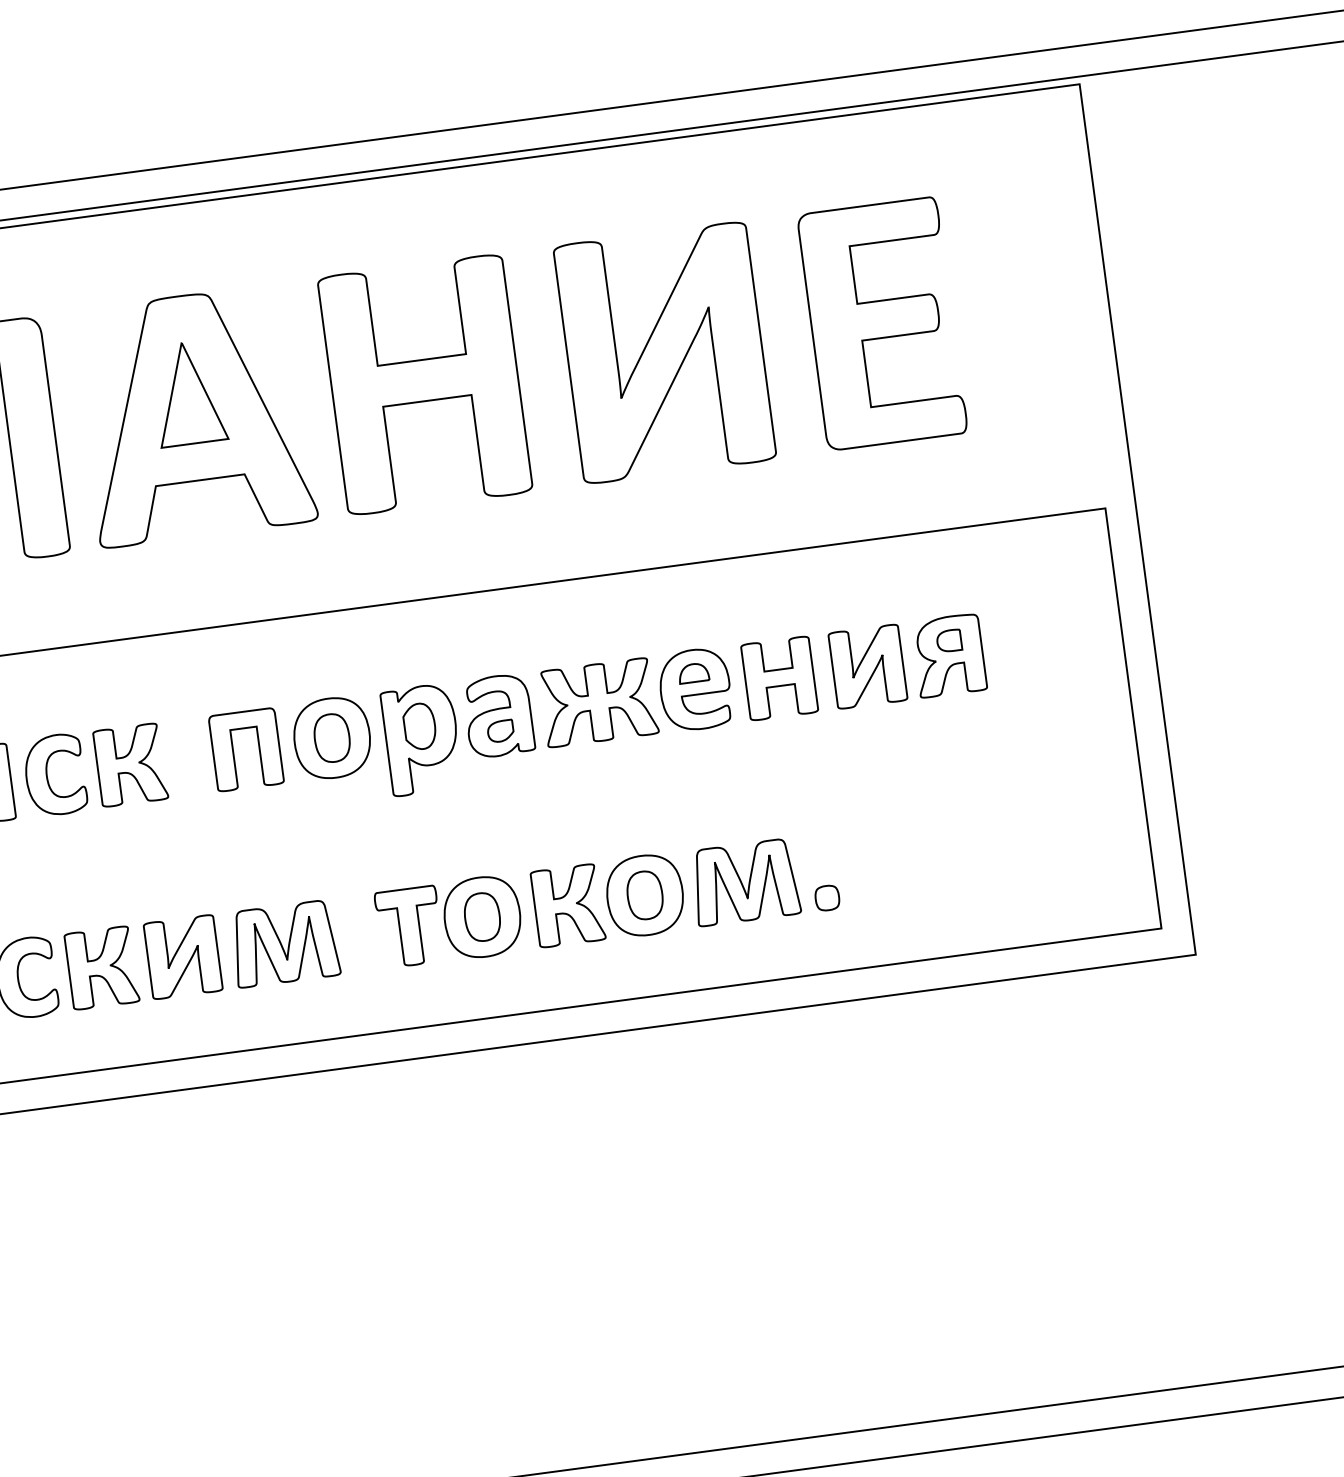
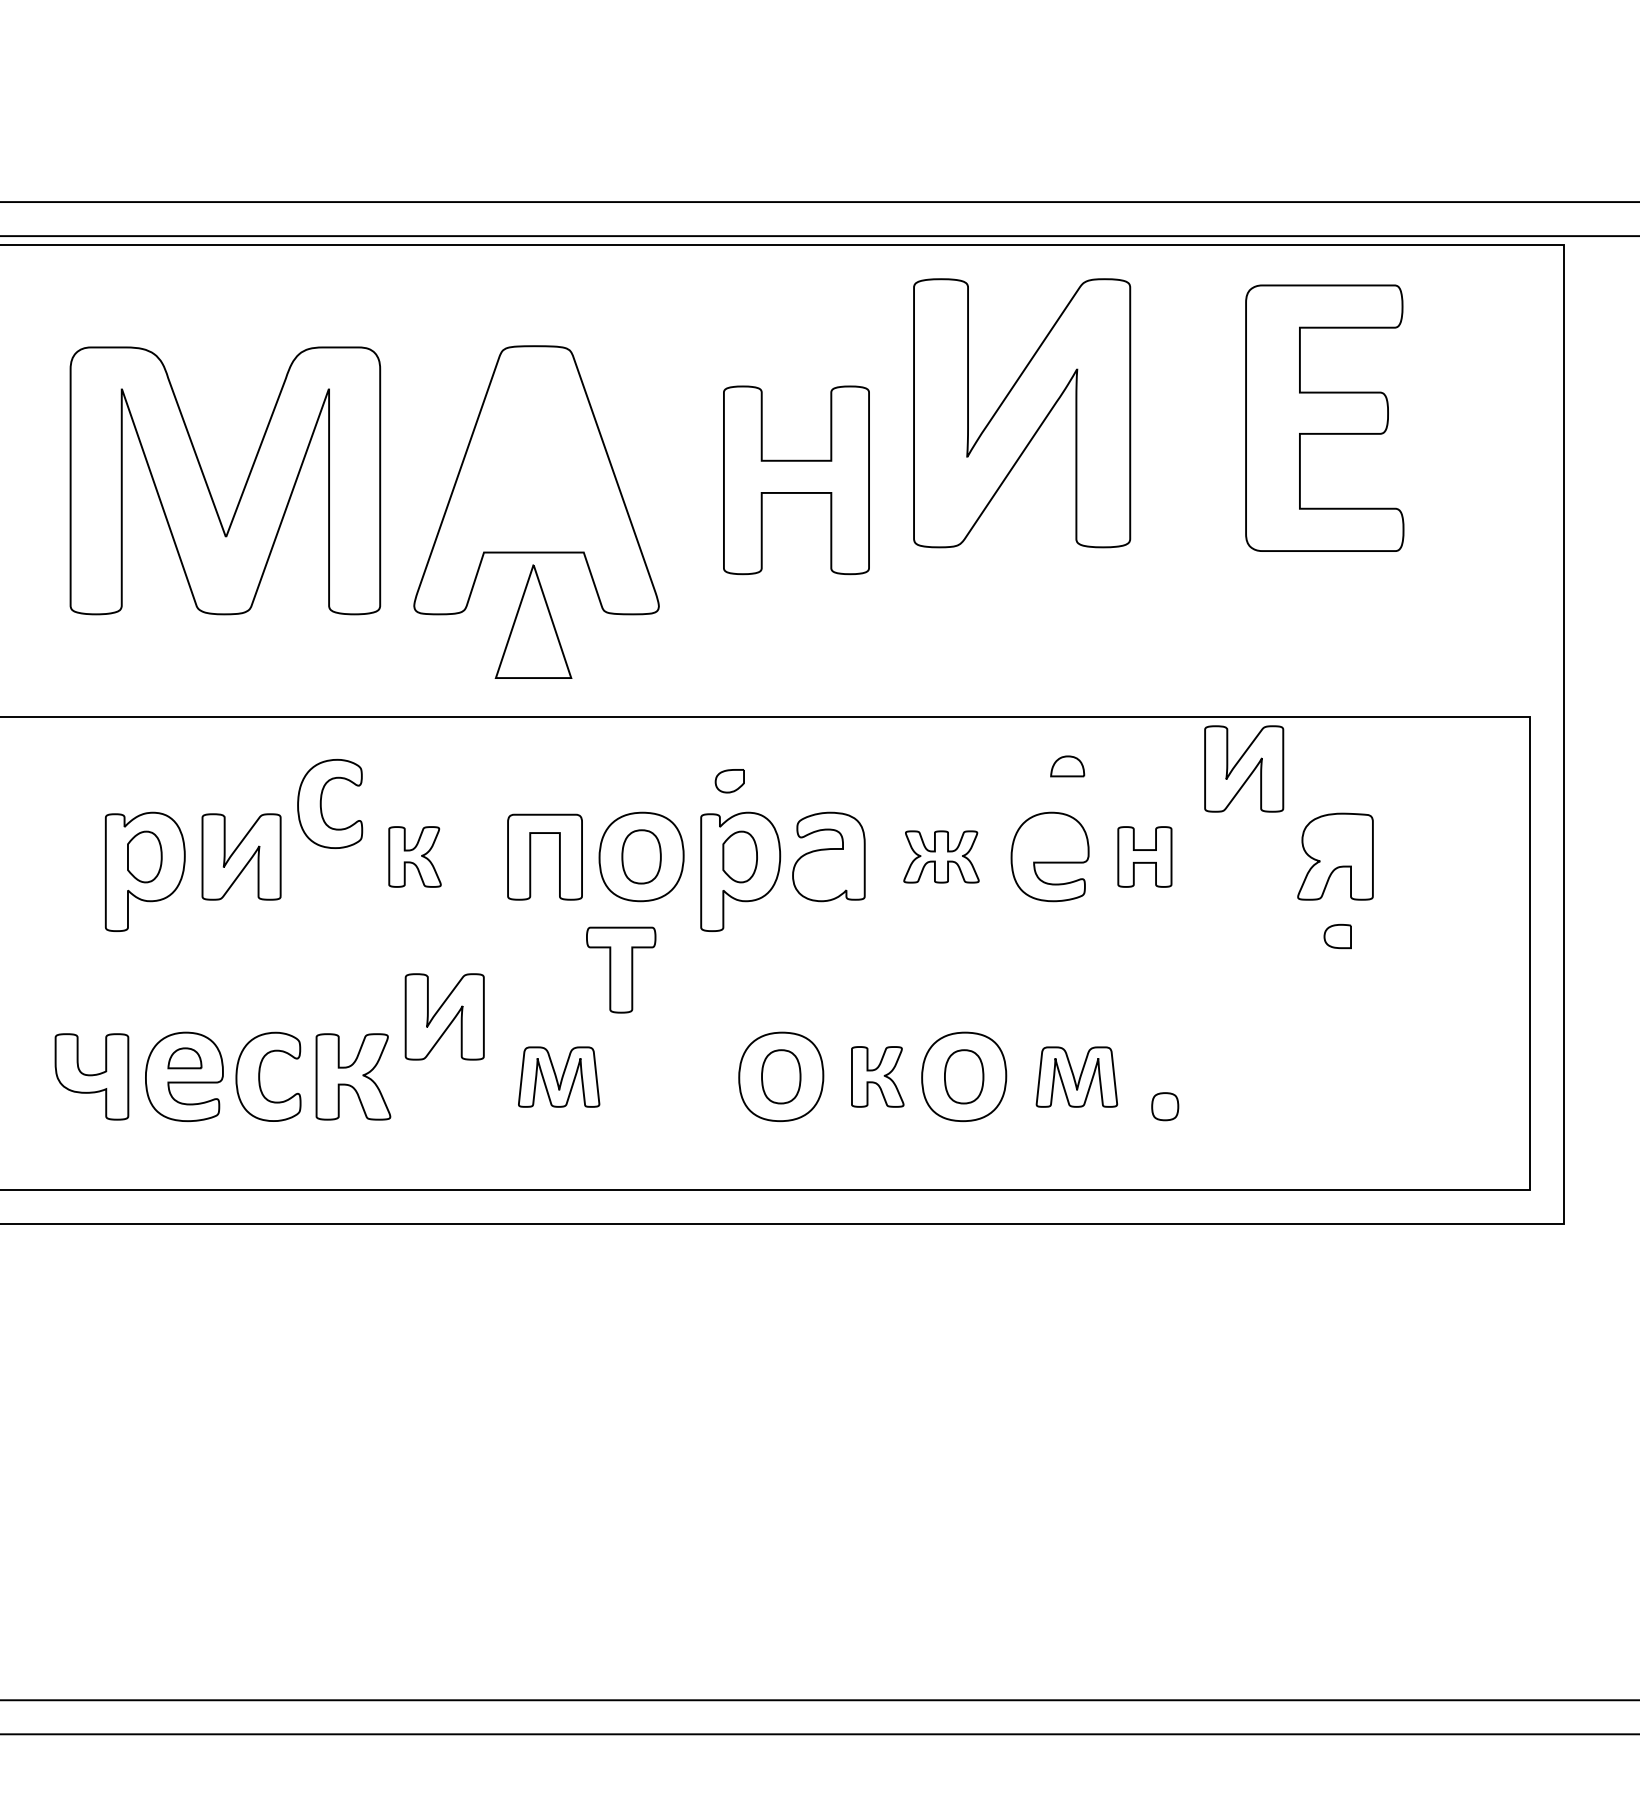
part: (882, 323) -> (1324, 417), moved
part: (665, 352) -> (1022, 413), moved
part: (425, 385) -> (796, 480), size x0.7
part: (188, 393) -> (533, 621), moved
part: (949, 640) -> (1337, 936), moved
part: (868, 666) -> (1244, 768), moved
part: (693, 673) -> (1067, 766), moved
part: (779, 678) -> (1144, 856), size x0.7
part: (598, 702) -> (941, 856), size x0.6
part: (500, 731) -> (729, 781), moved
part: (130, 764) -> (414, 856), size x0.7
part: (47, 775) -> (321, 803), moved
part: (744, 881) -> (1076, 1076), size x0.7
part: (567, 905) -> (877, 1076), size x0.7
part: (409, 926) -> (621, 969), moved
part: (284, 943) -> (558, 1076), size x0.7
part: (182, 956) -> (444, 1016), moved

